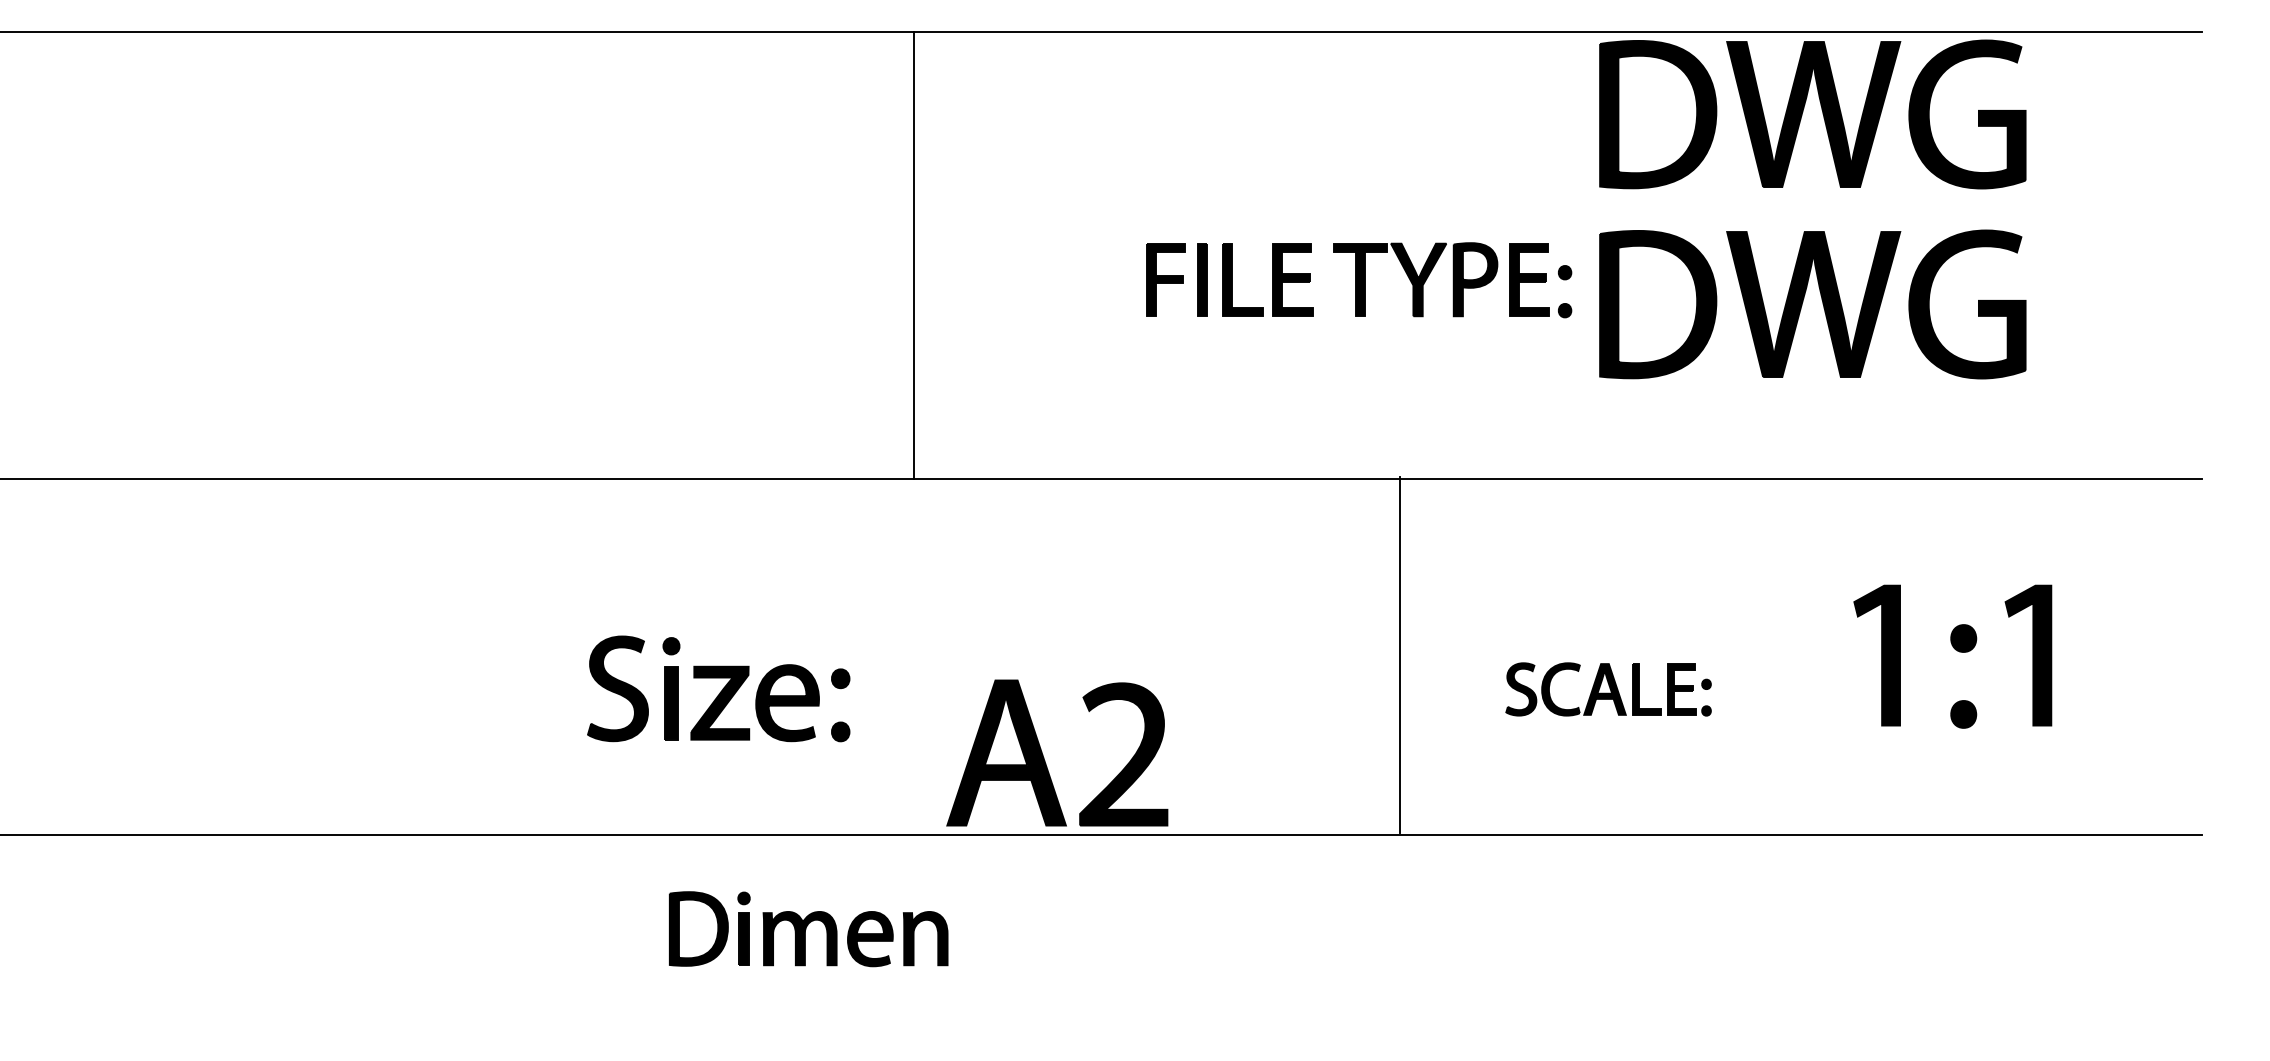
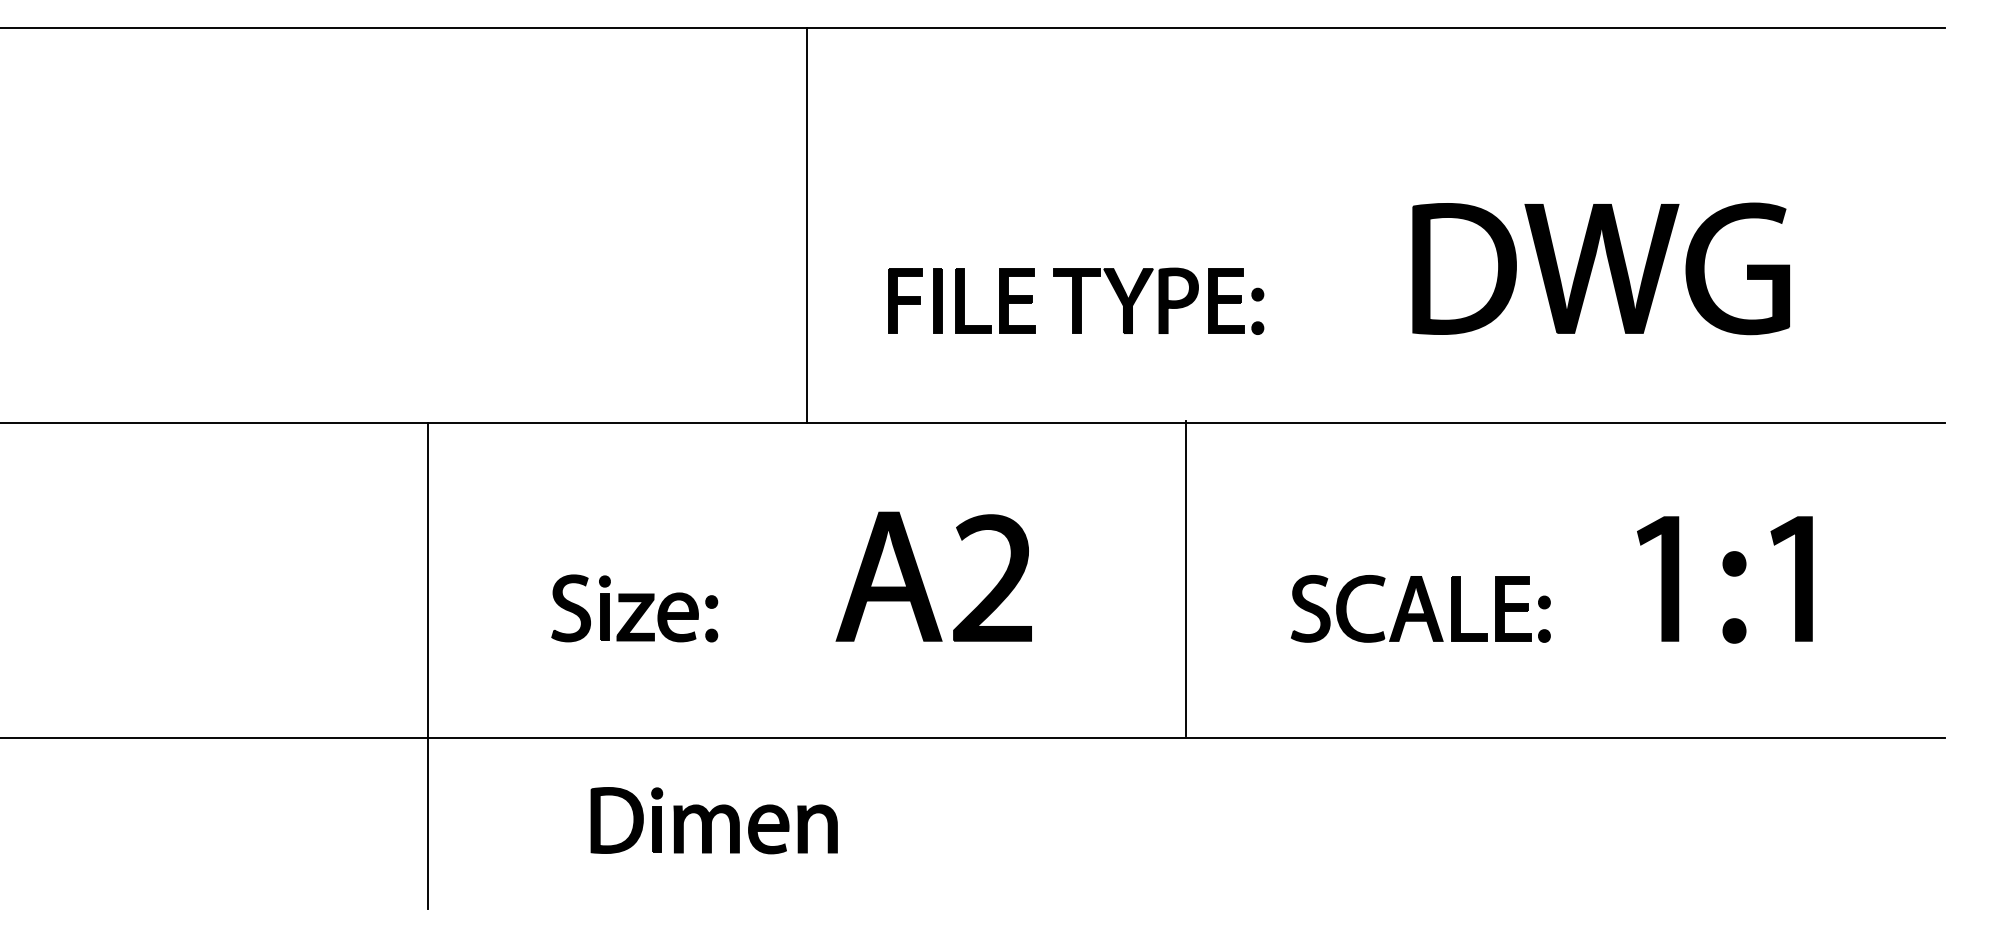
part: (1803, 112) -> (1592, 99), removed
part: (1359, 280) -> (1076, 301), moved
line: (1400, 654) -> (1186, 578), moved
part: (718, 688) -> (634, 608), size x0.71
part: (1608, 689) -> (1420, 608), size x1.43
line: (484, 753) -> (427, 665), added
part: (1044, 757) -> (922, 580), moved

